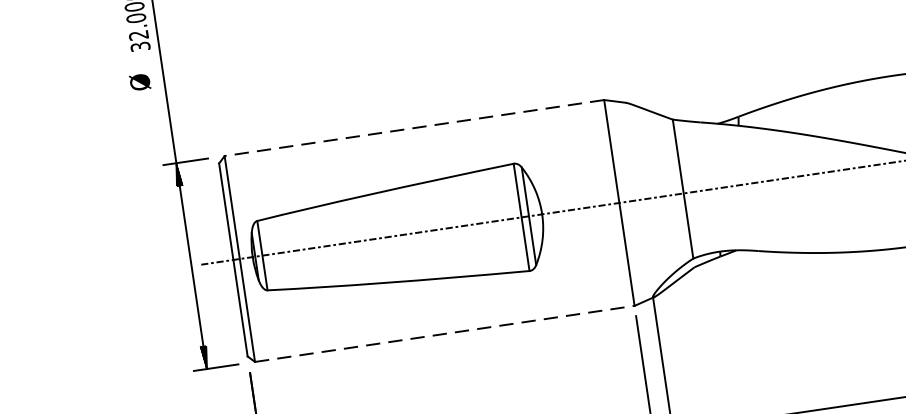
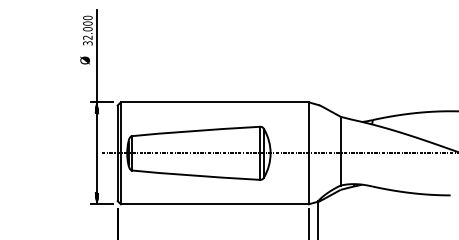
line: (413, 128) -> (214, 102), dashed -> solid
line: (444, 334) -> (214, 204), dashed -> solid

